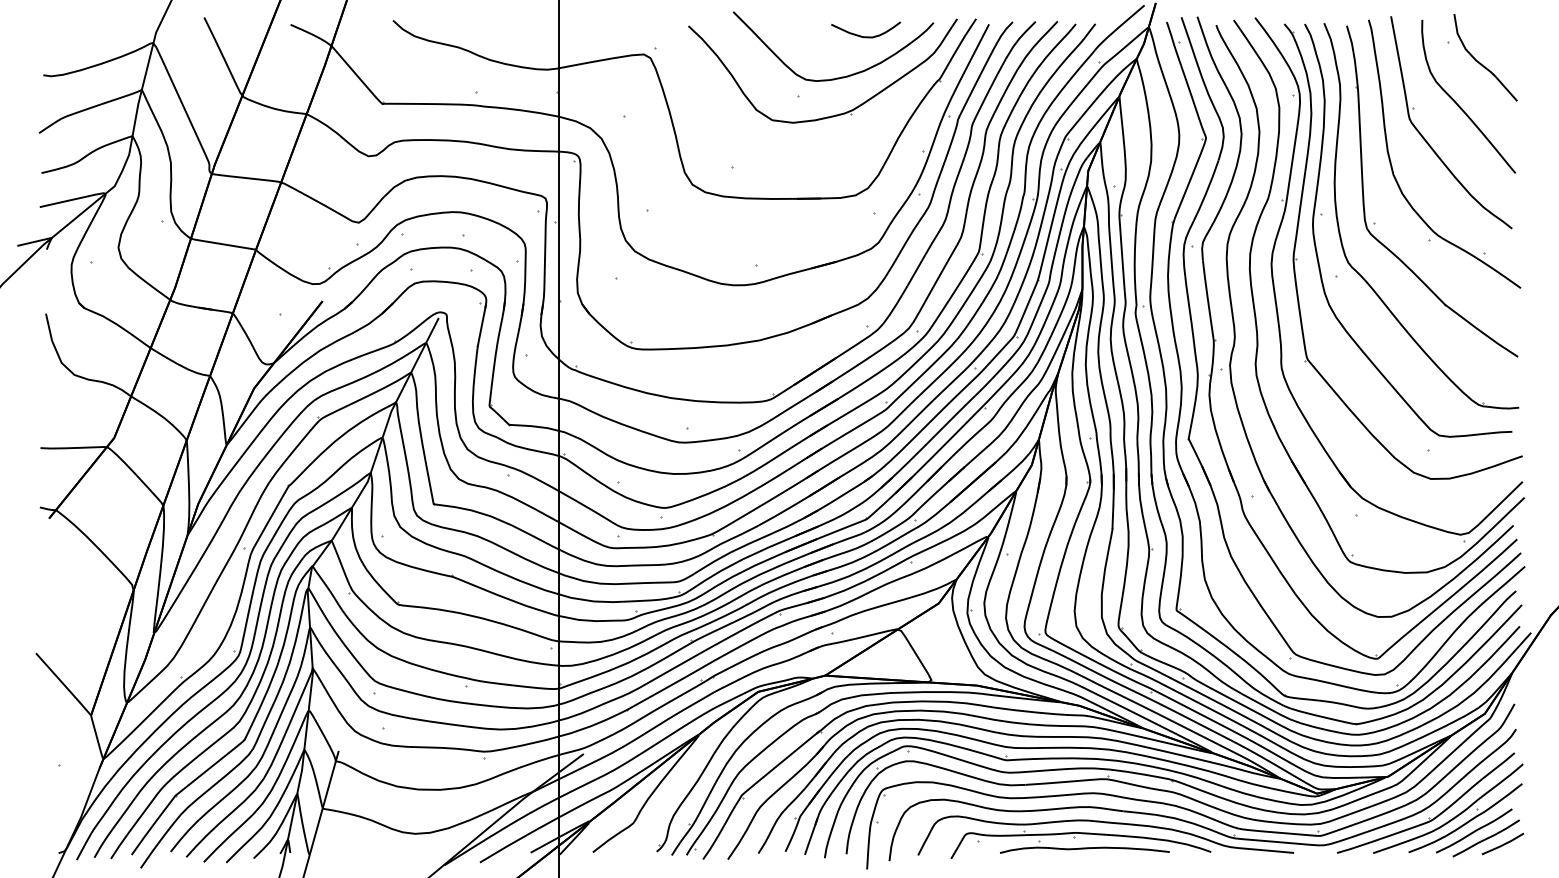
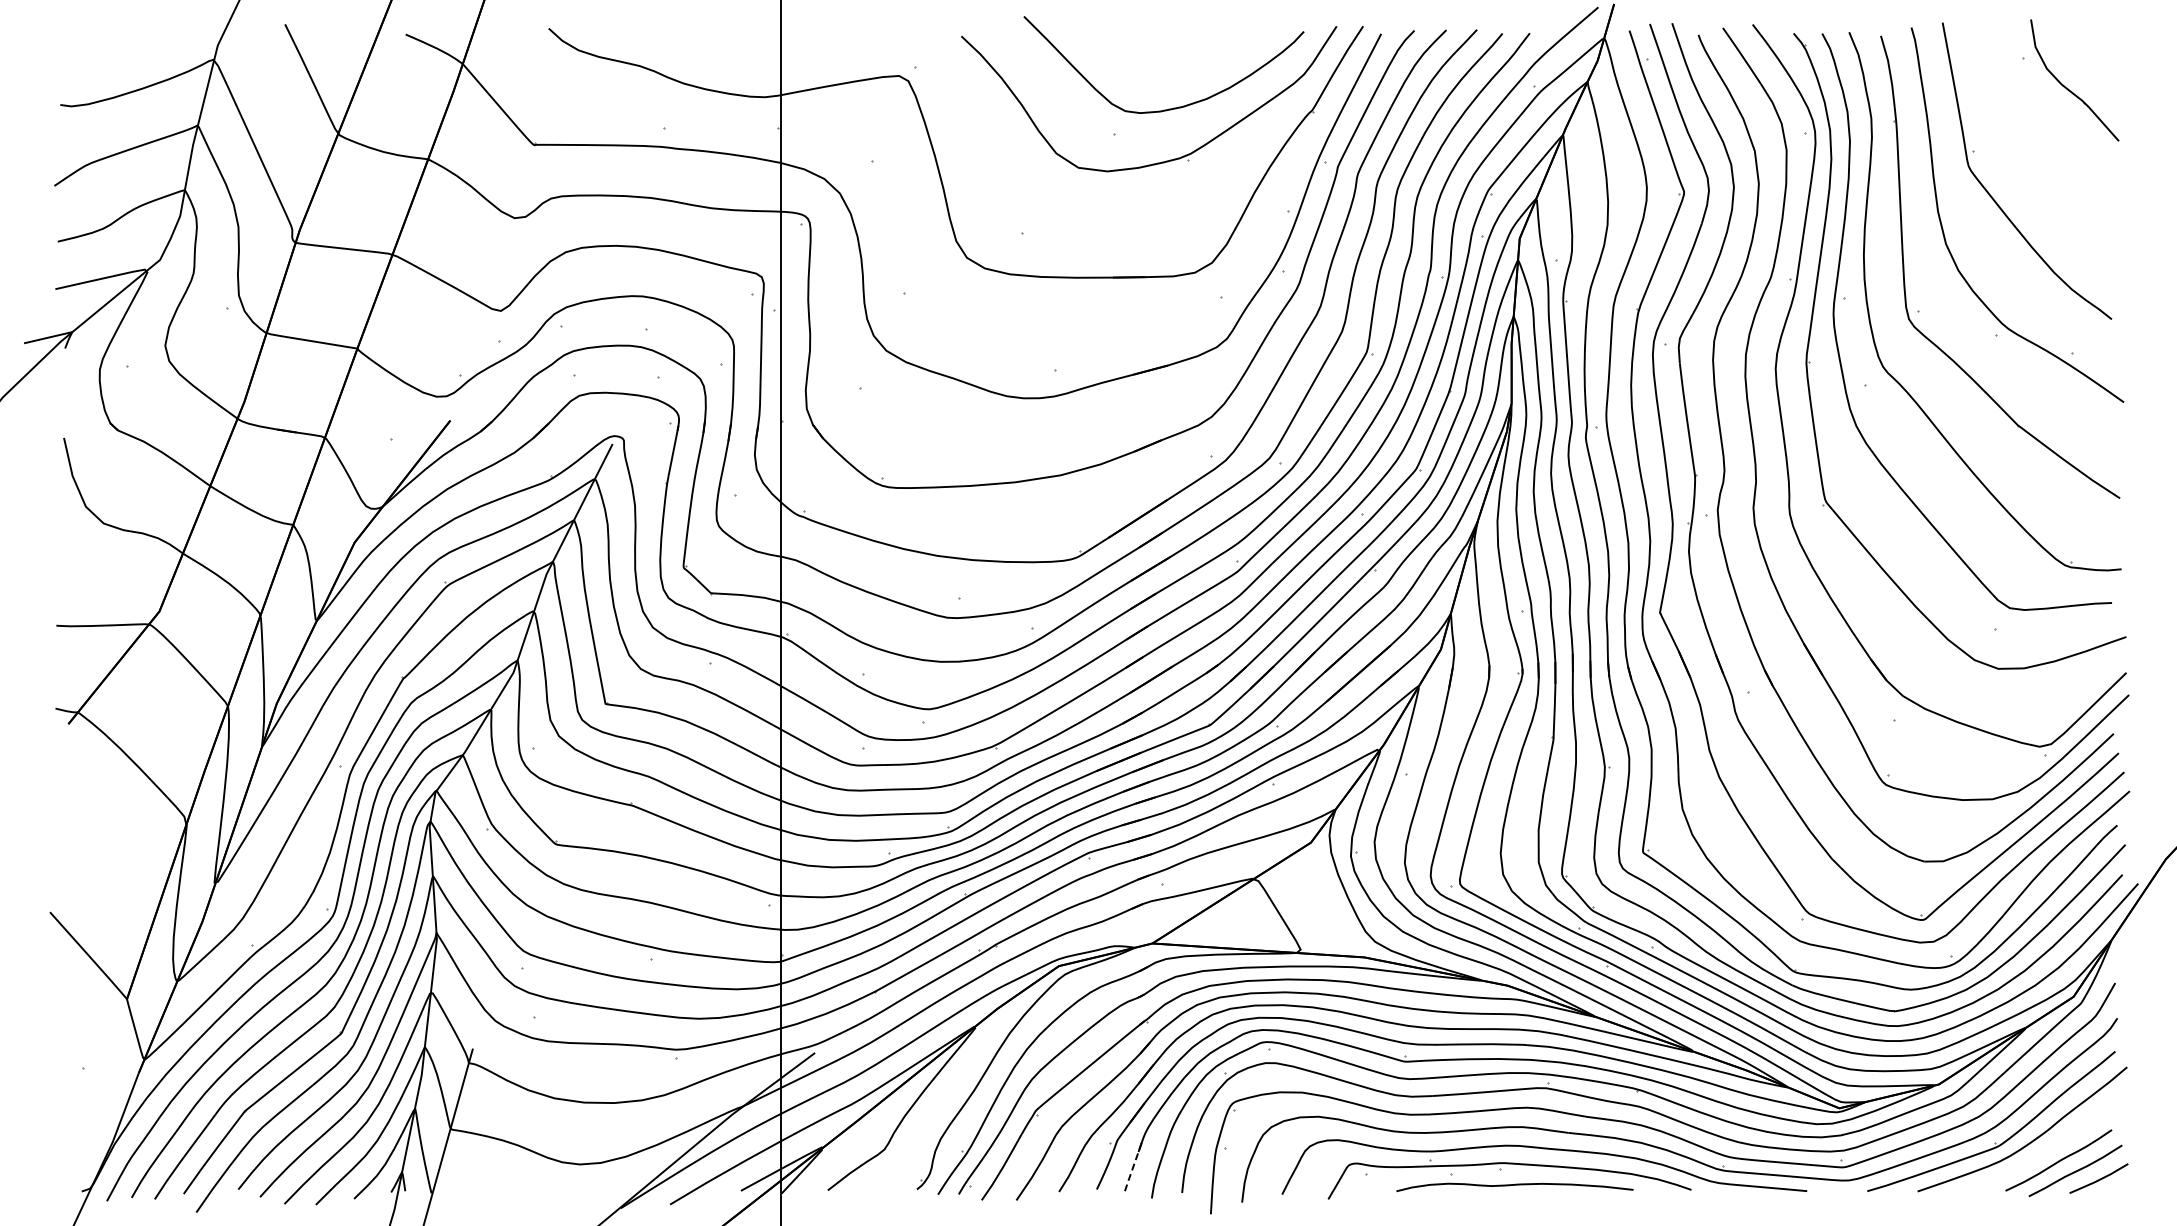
curve: (863, 36) -> (1206, 50), removed
curve: (1459, 105) -> (2038, 147), removed
part: (1465, 818) -> (2046, 1142), removed
line: (811, 836) -> (1132, 1168), solid -> dashed

